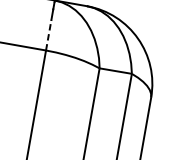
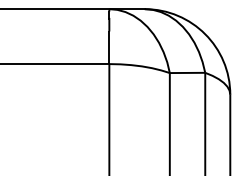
line: (48, 35) -> (109, 47), dashed -> solid

